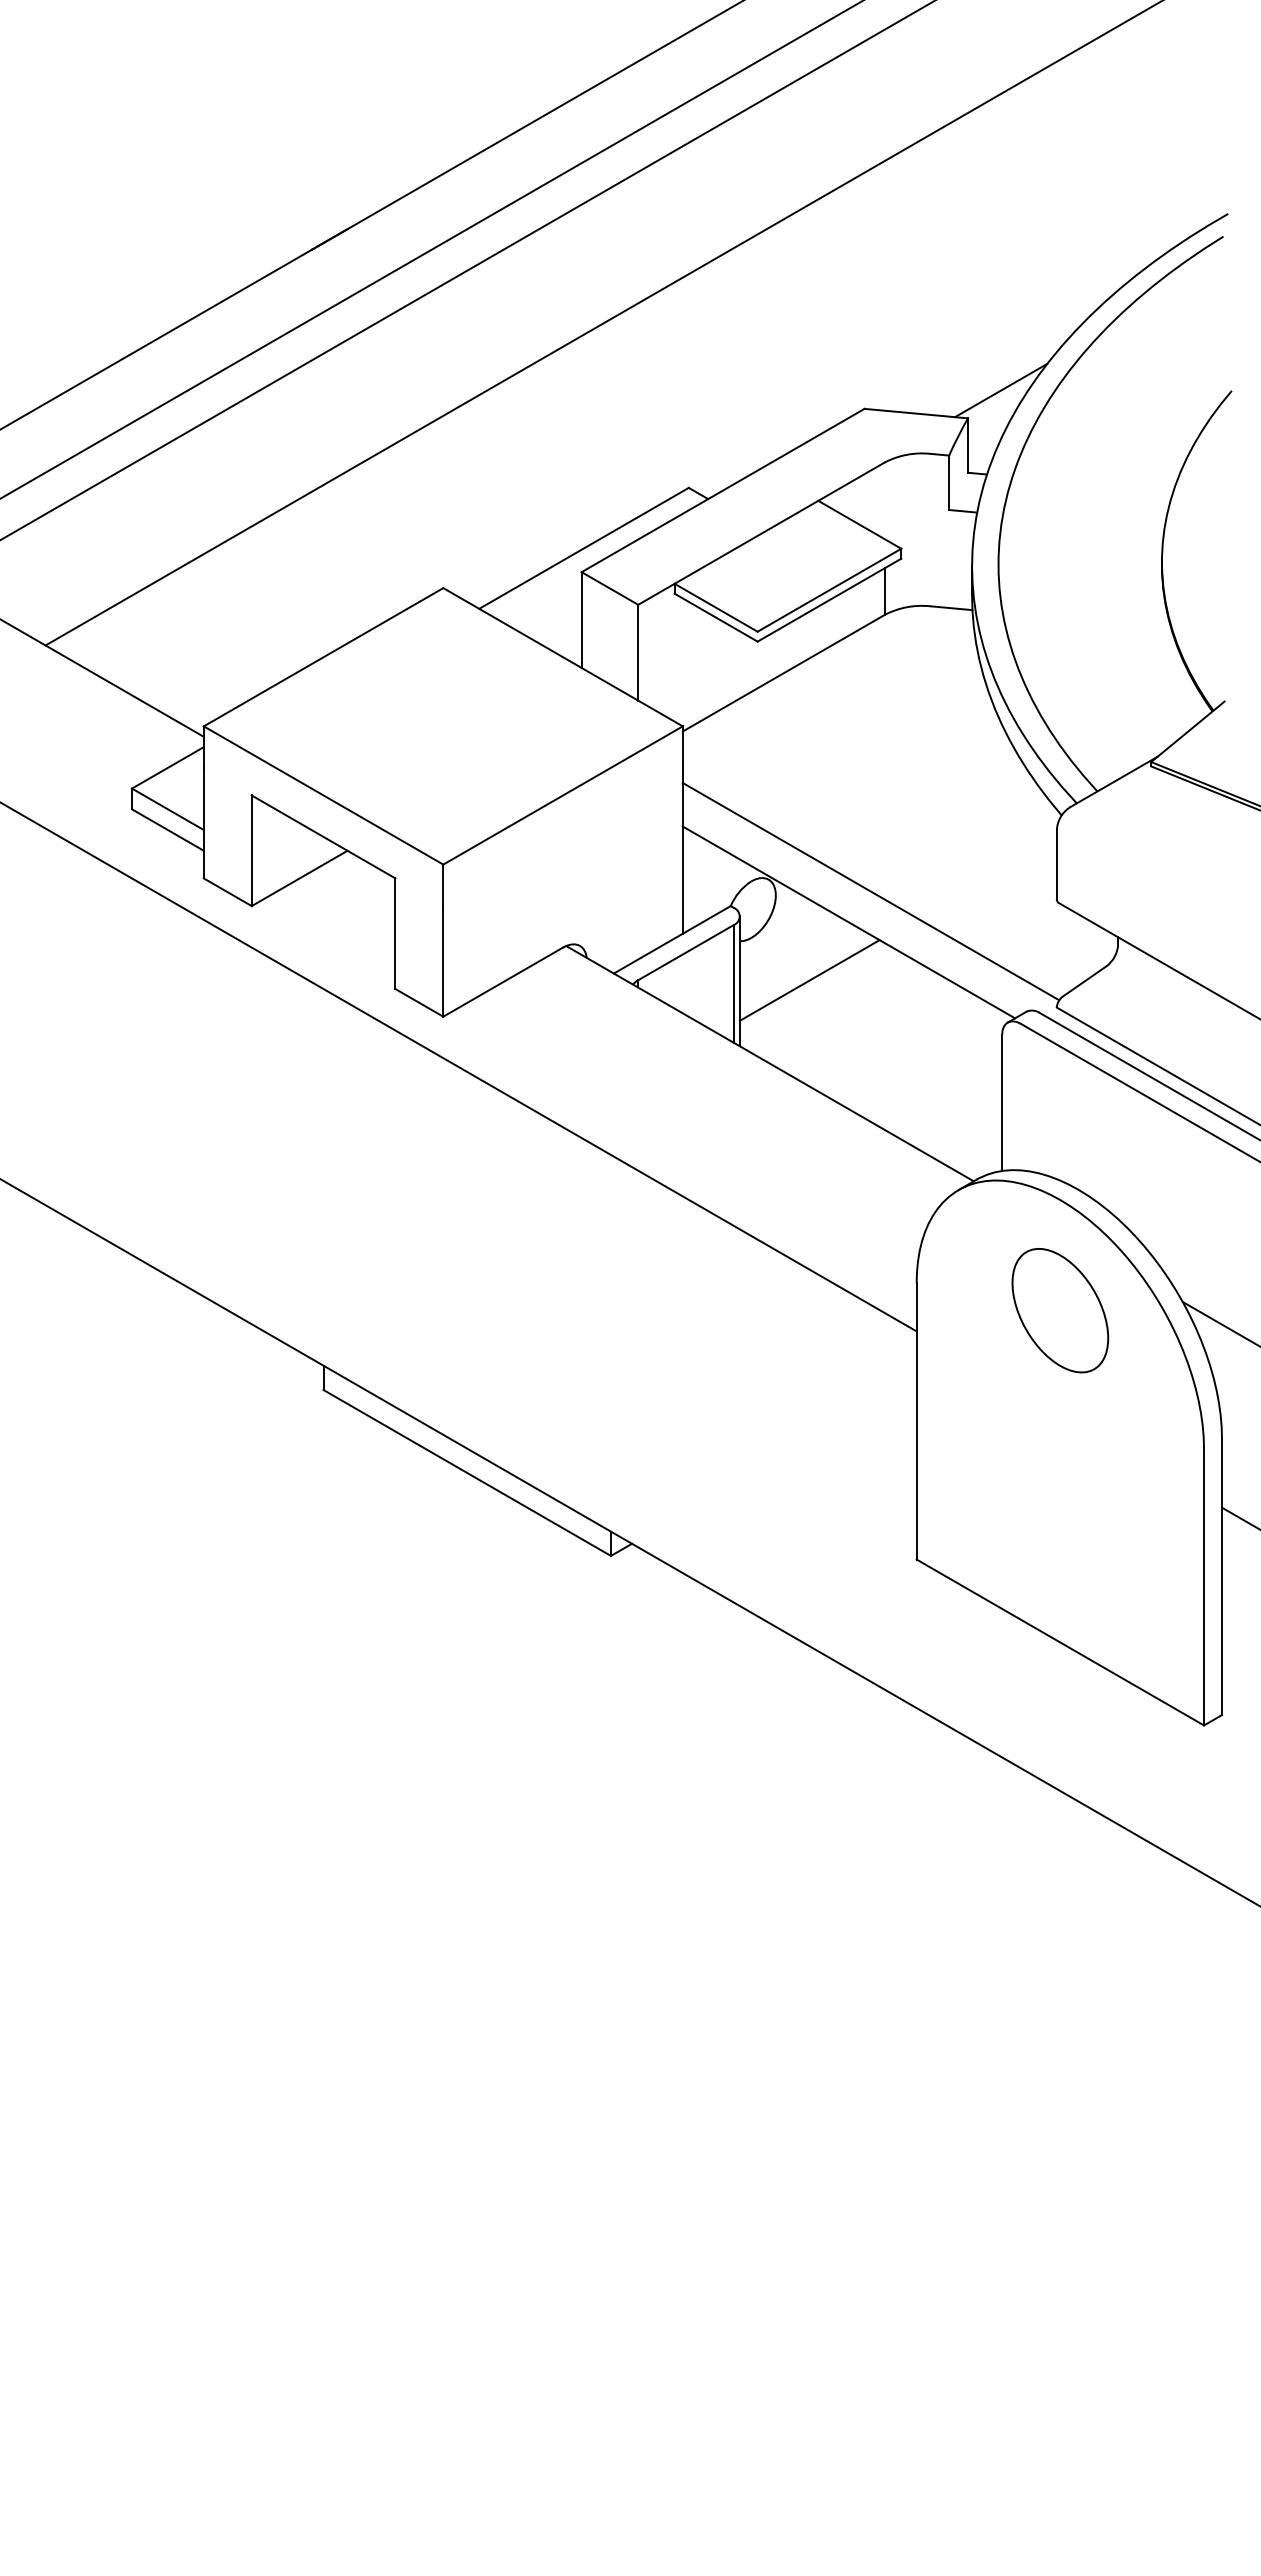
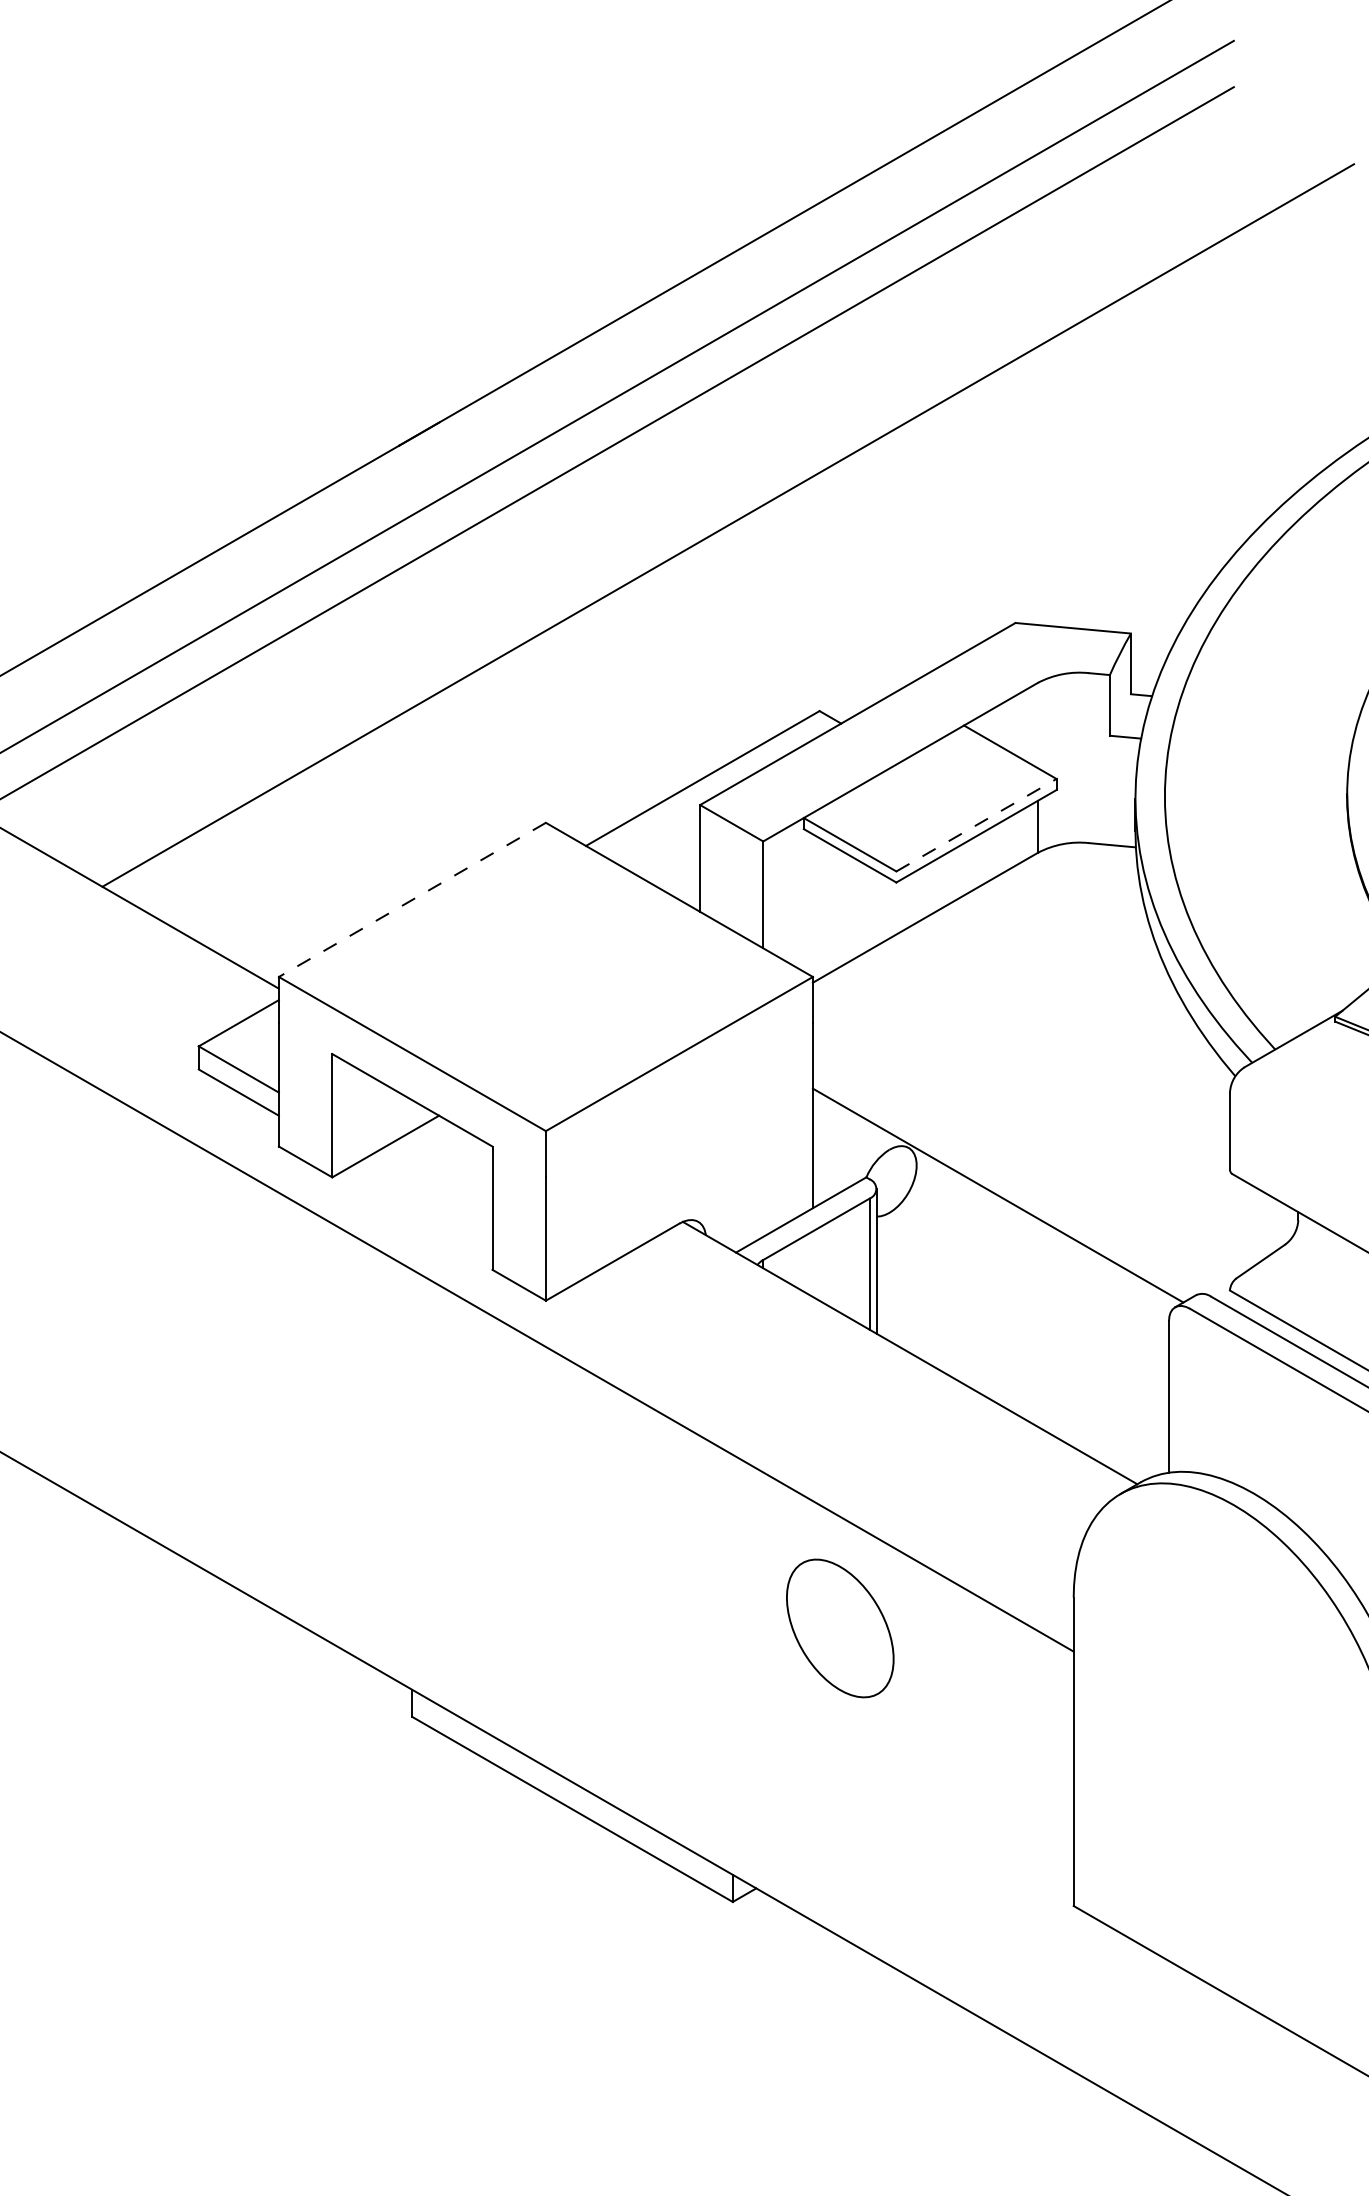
line: (1001, 390) -> (1168, 602), removed
line: (829, 590) -> (976, 825), solid -> dashed
line: (323, 657) -> (412, 900), solid -> dashed
line: (870, 891) -> (1022, 1161), removed
line: (809, 980) -> (954, 1260), removed
part: (1060, 1310) -> (840, 1628), moved

